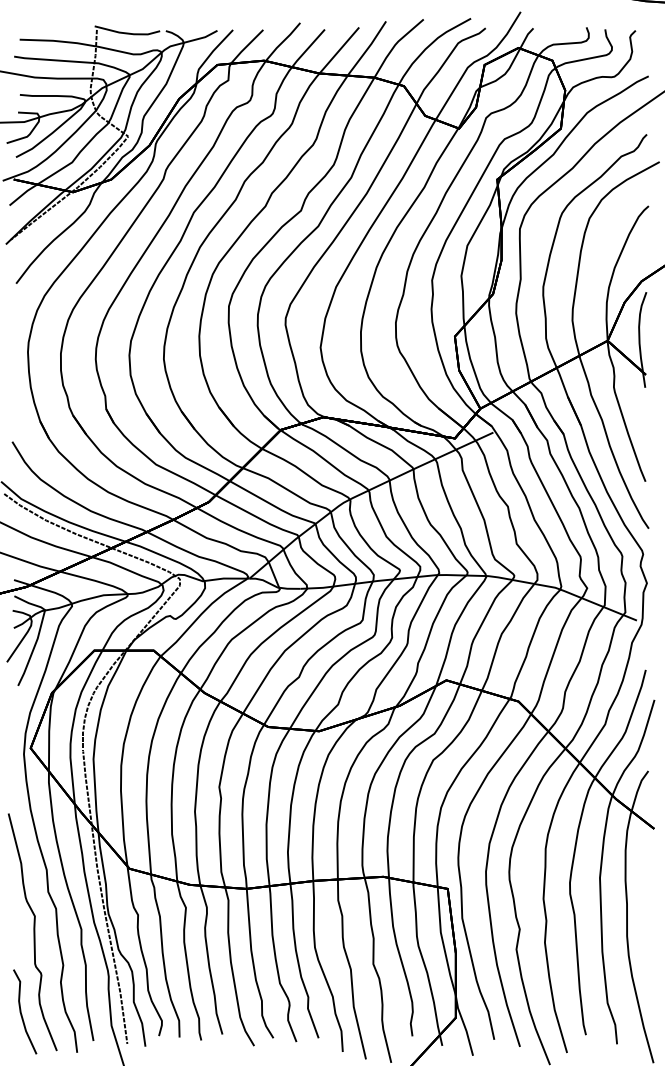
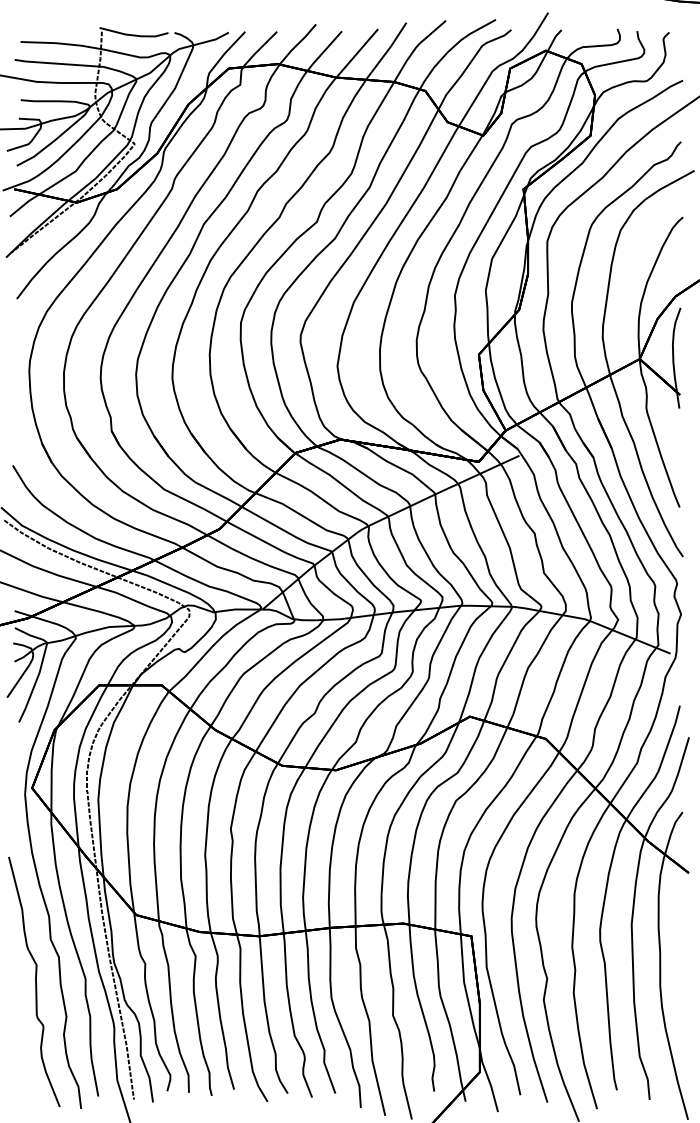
curve: (21, 1011) -> (22, 1065), removed

